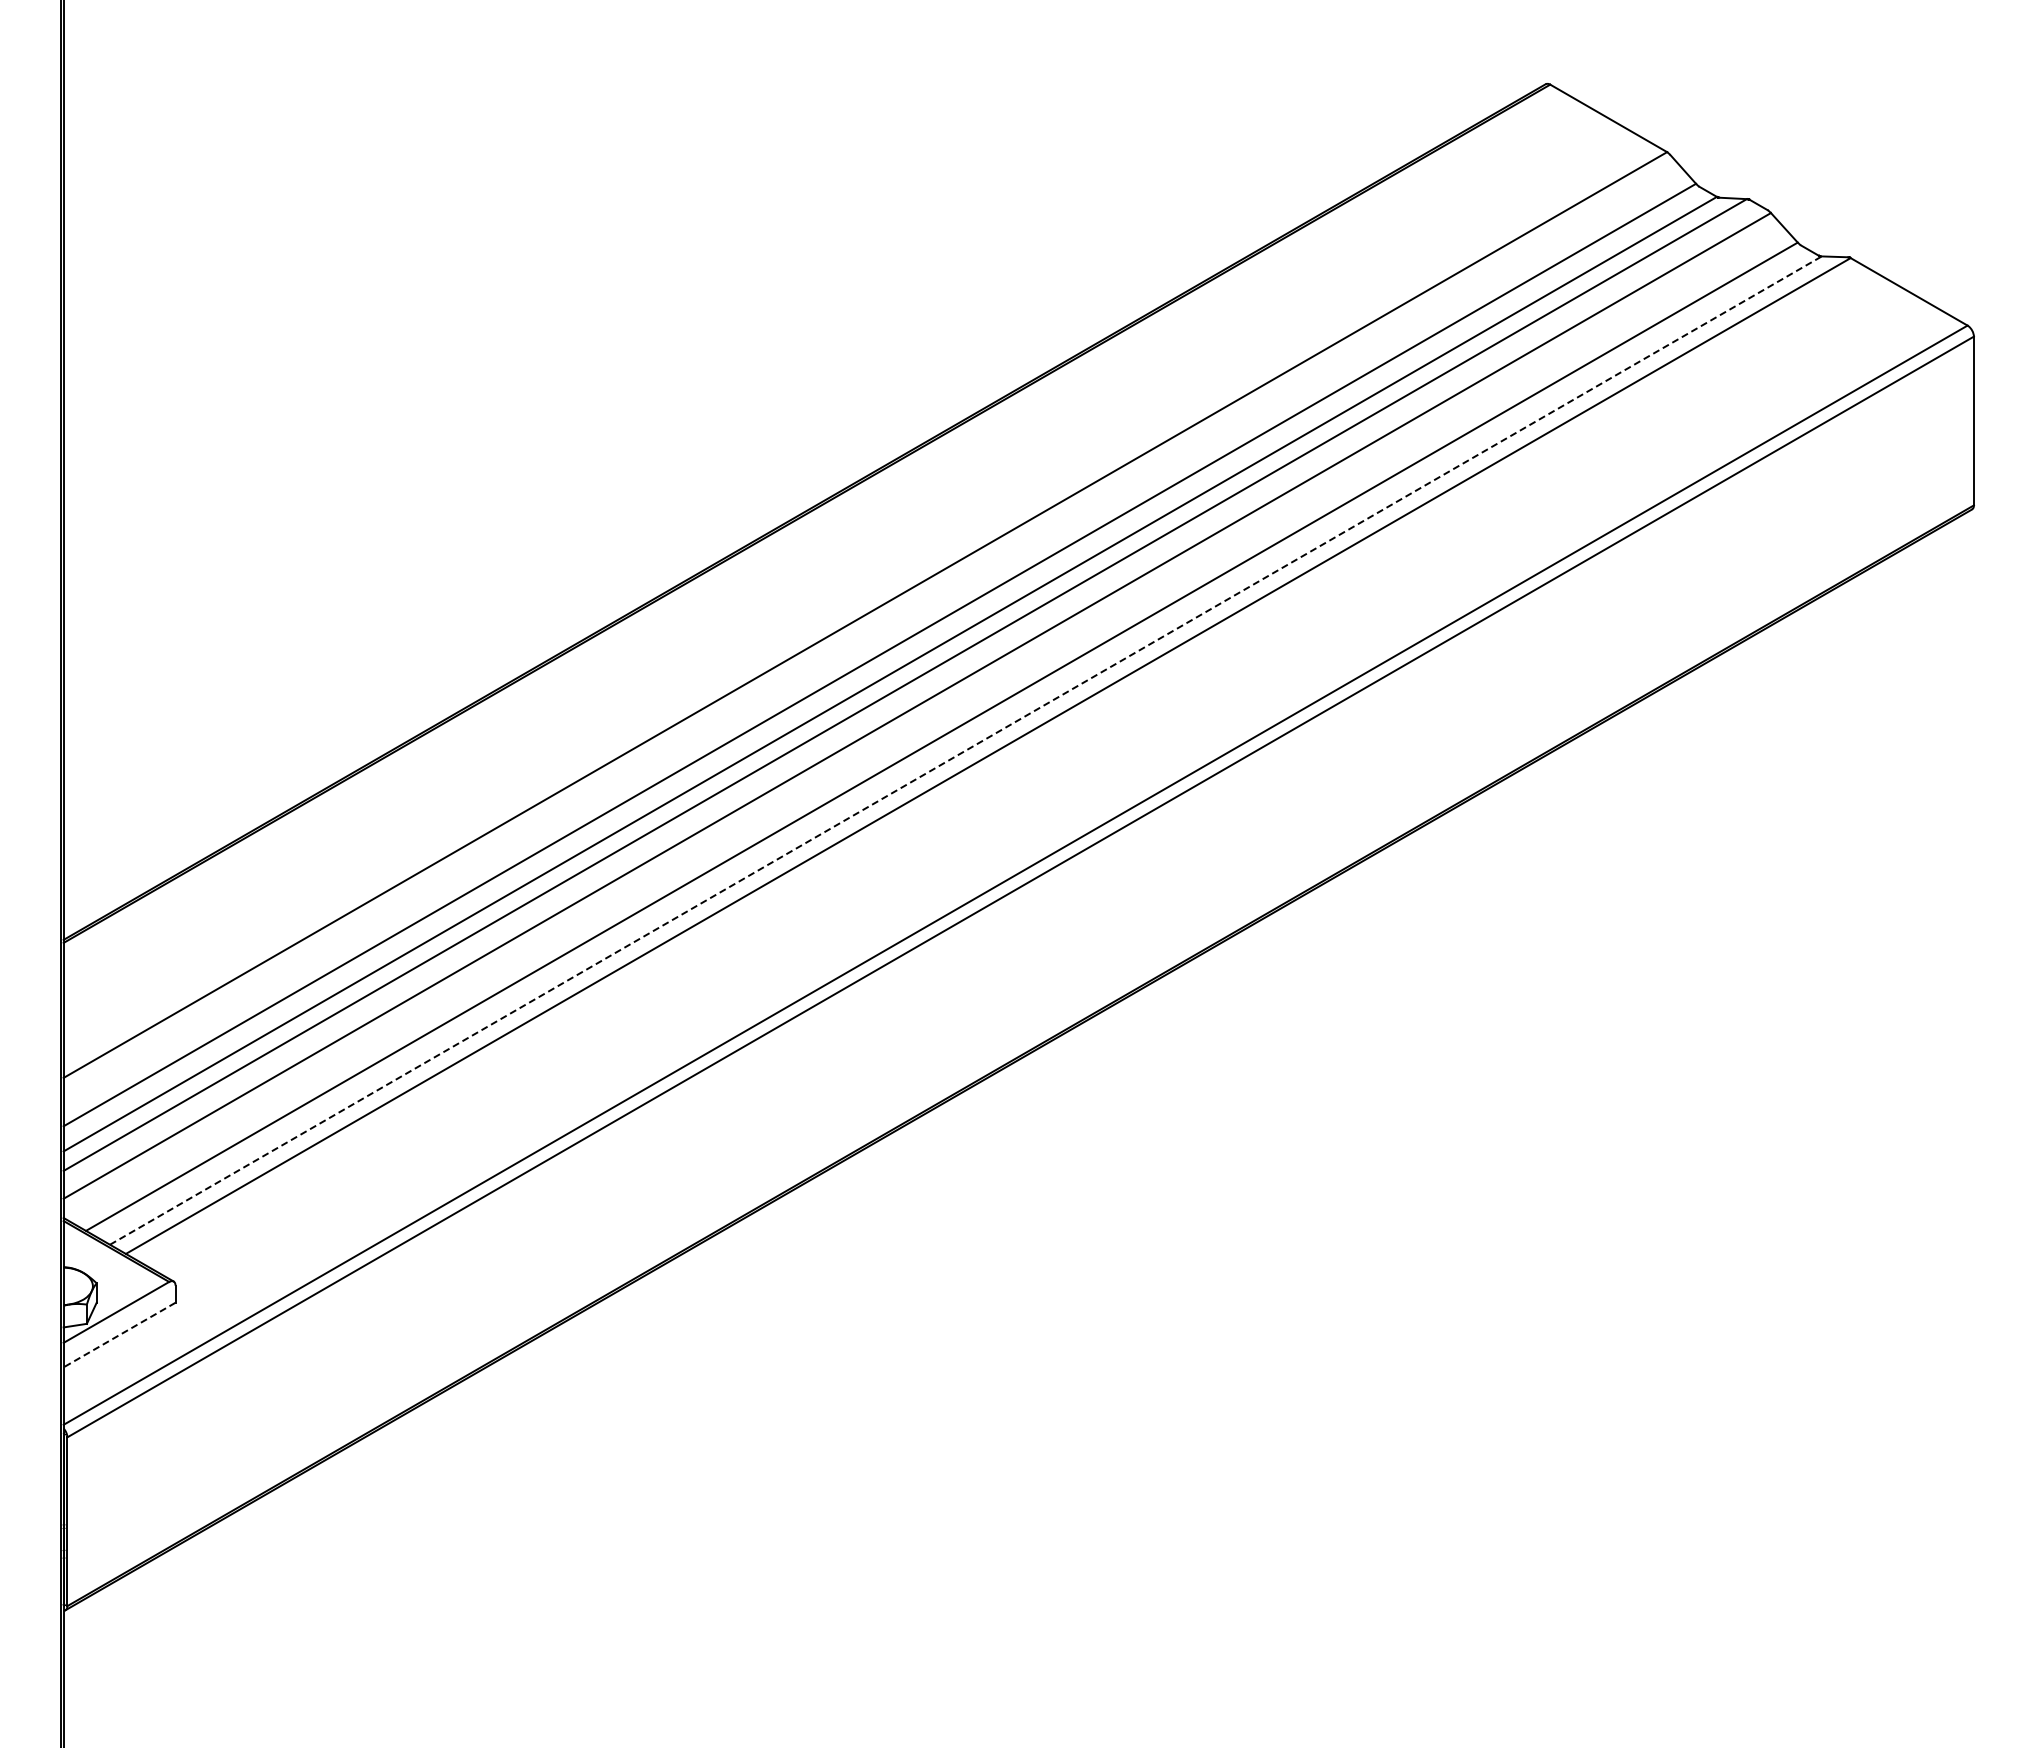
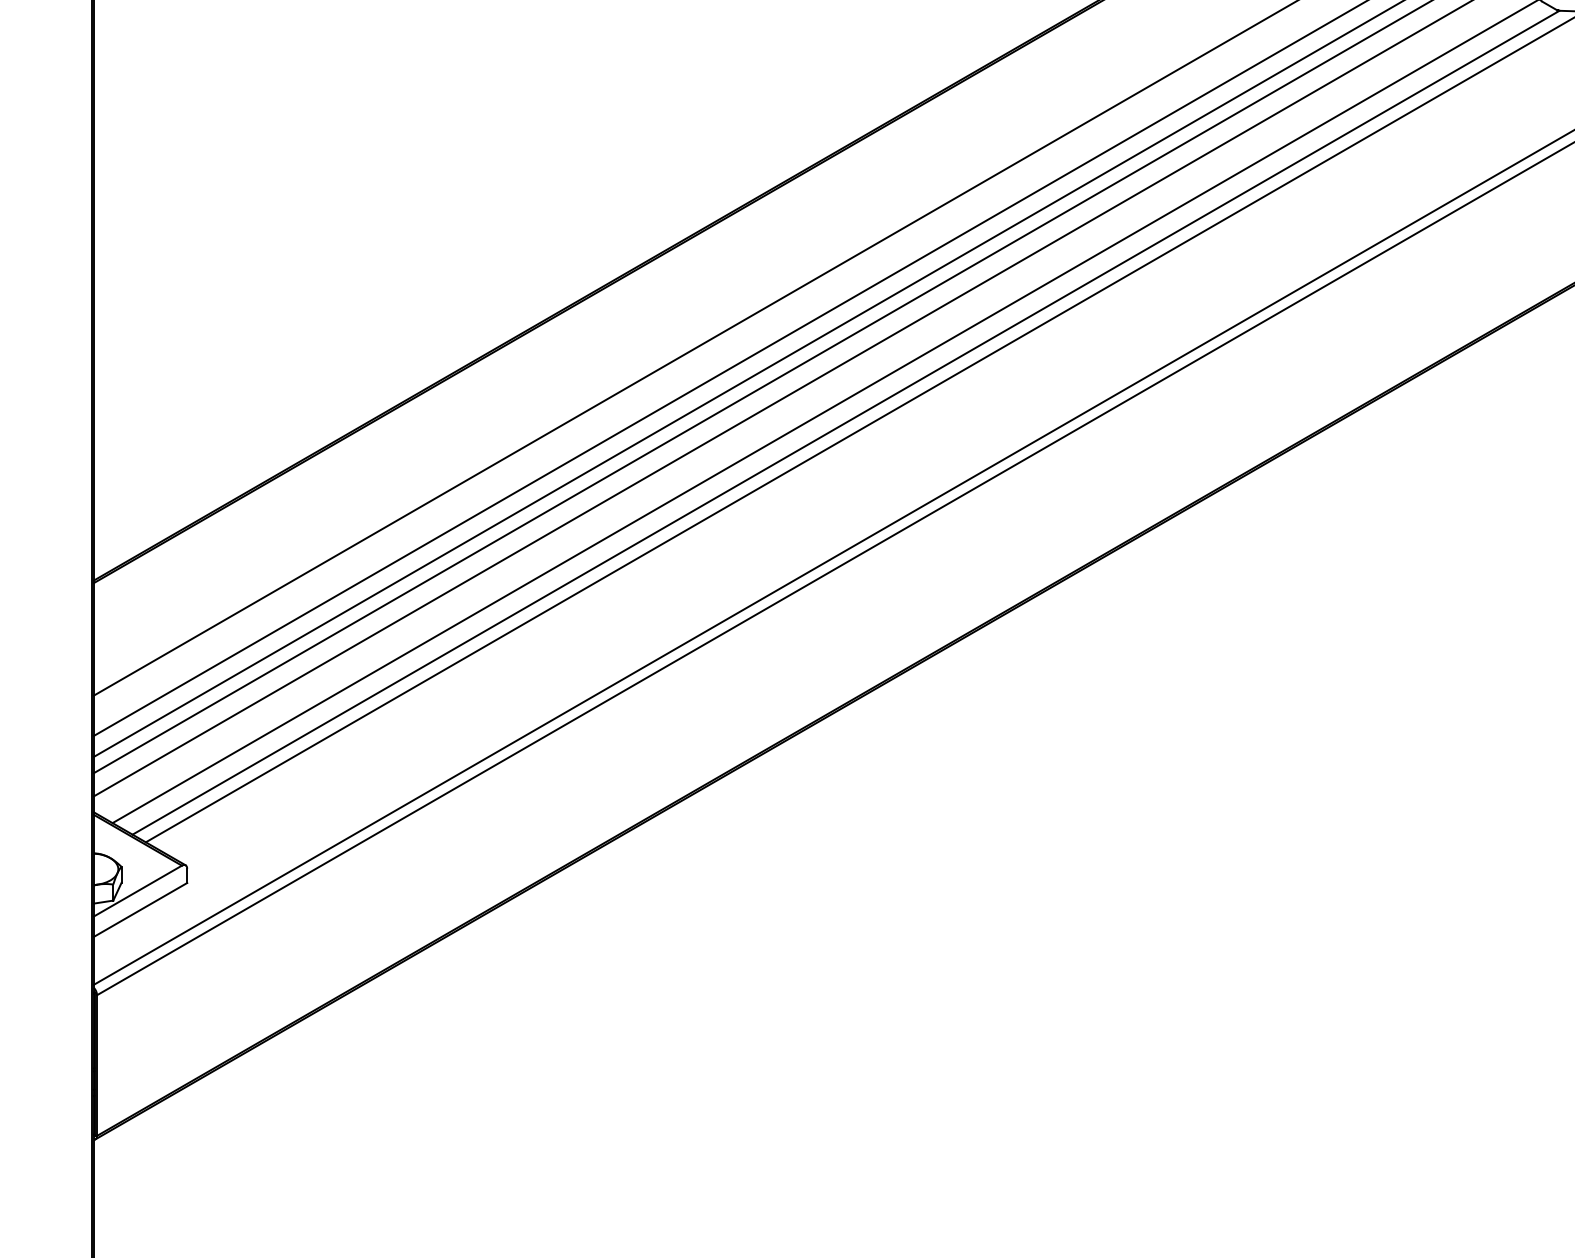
line: (966, 750) -> (846, 422), dashed -> solid
line: (119, 1335) -> (140, 910), dashed -> solid

